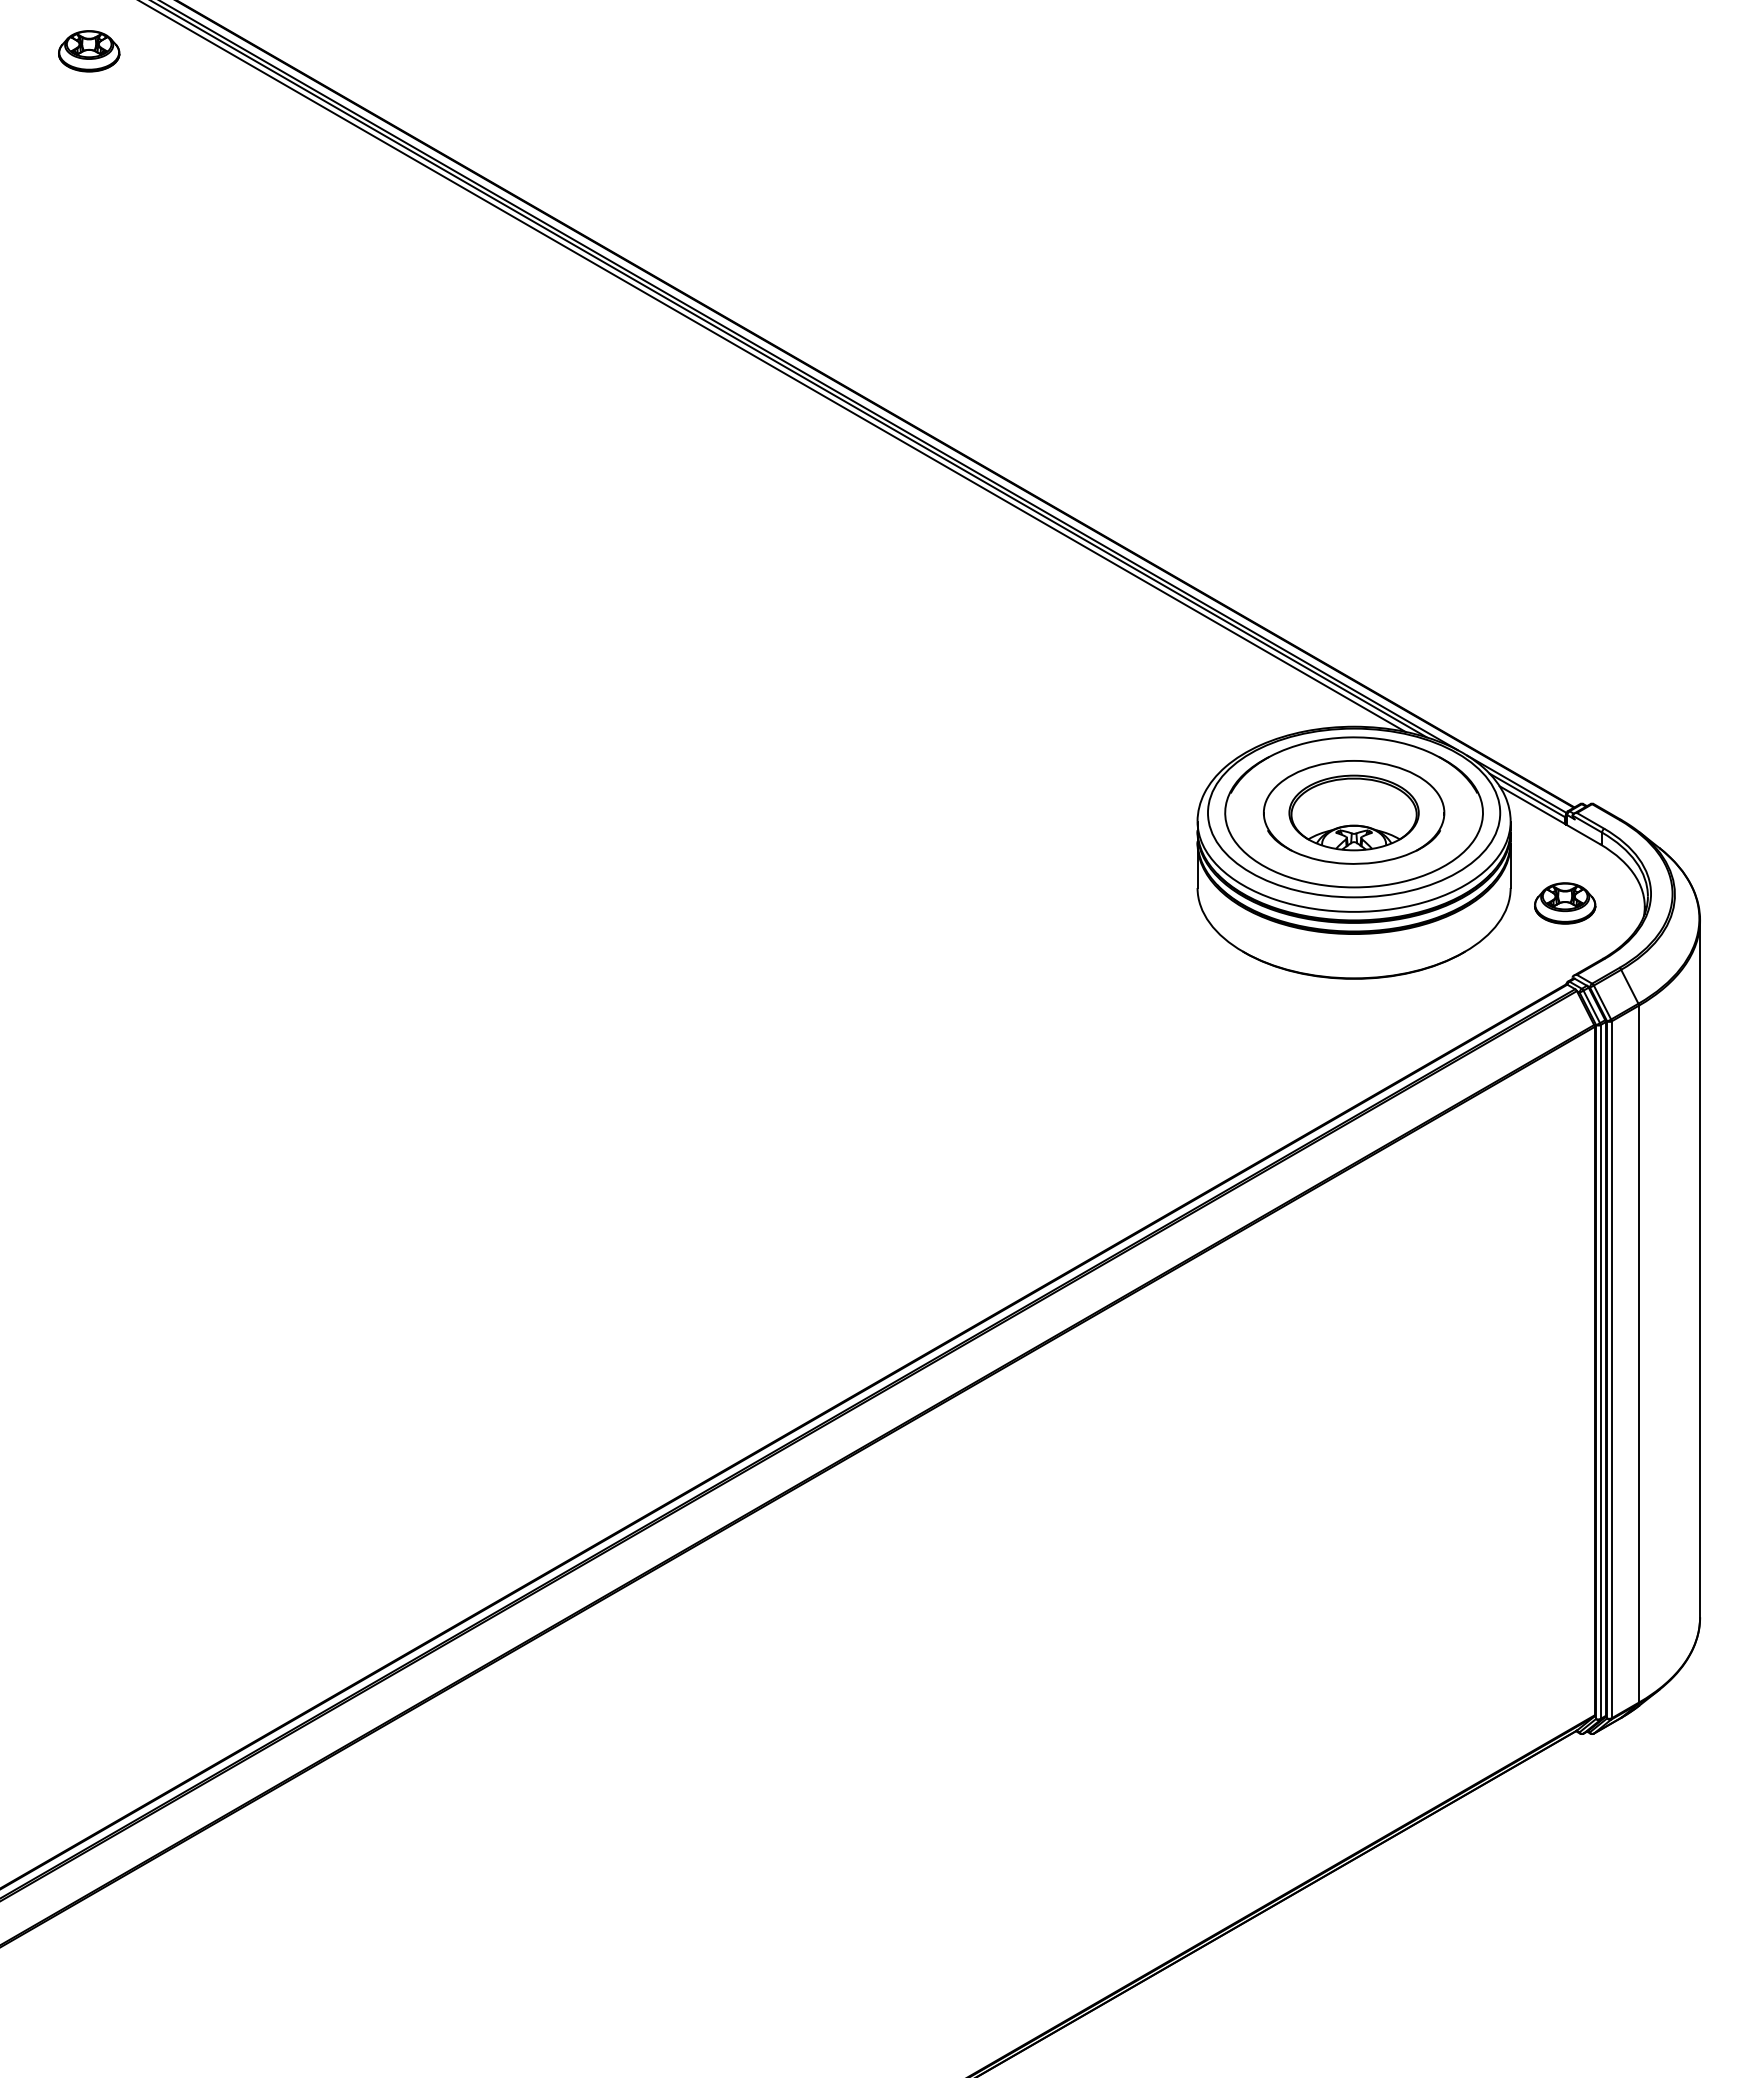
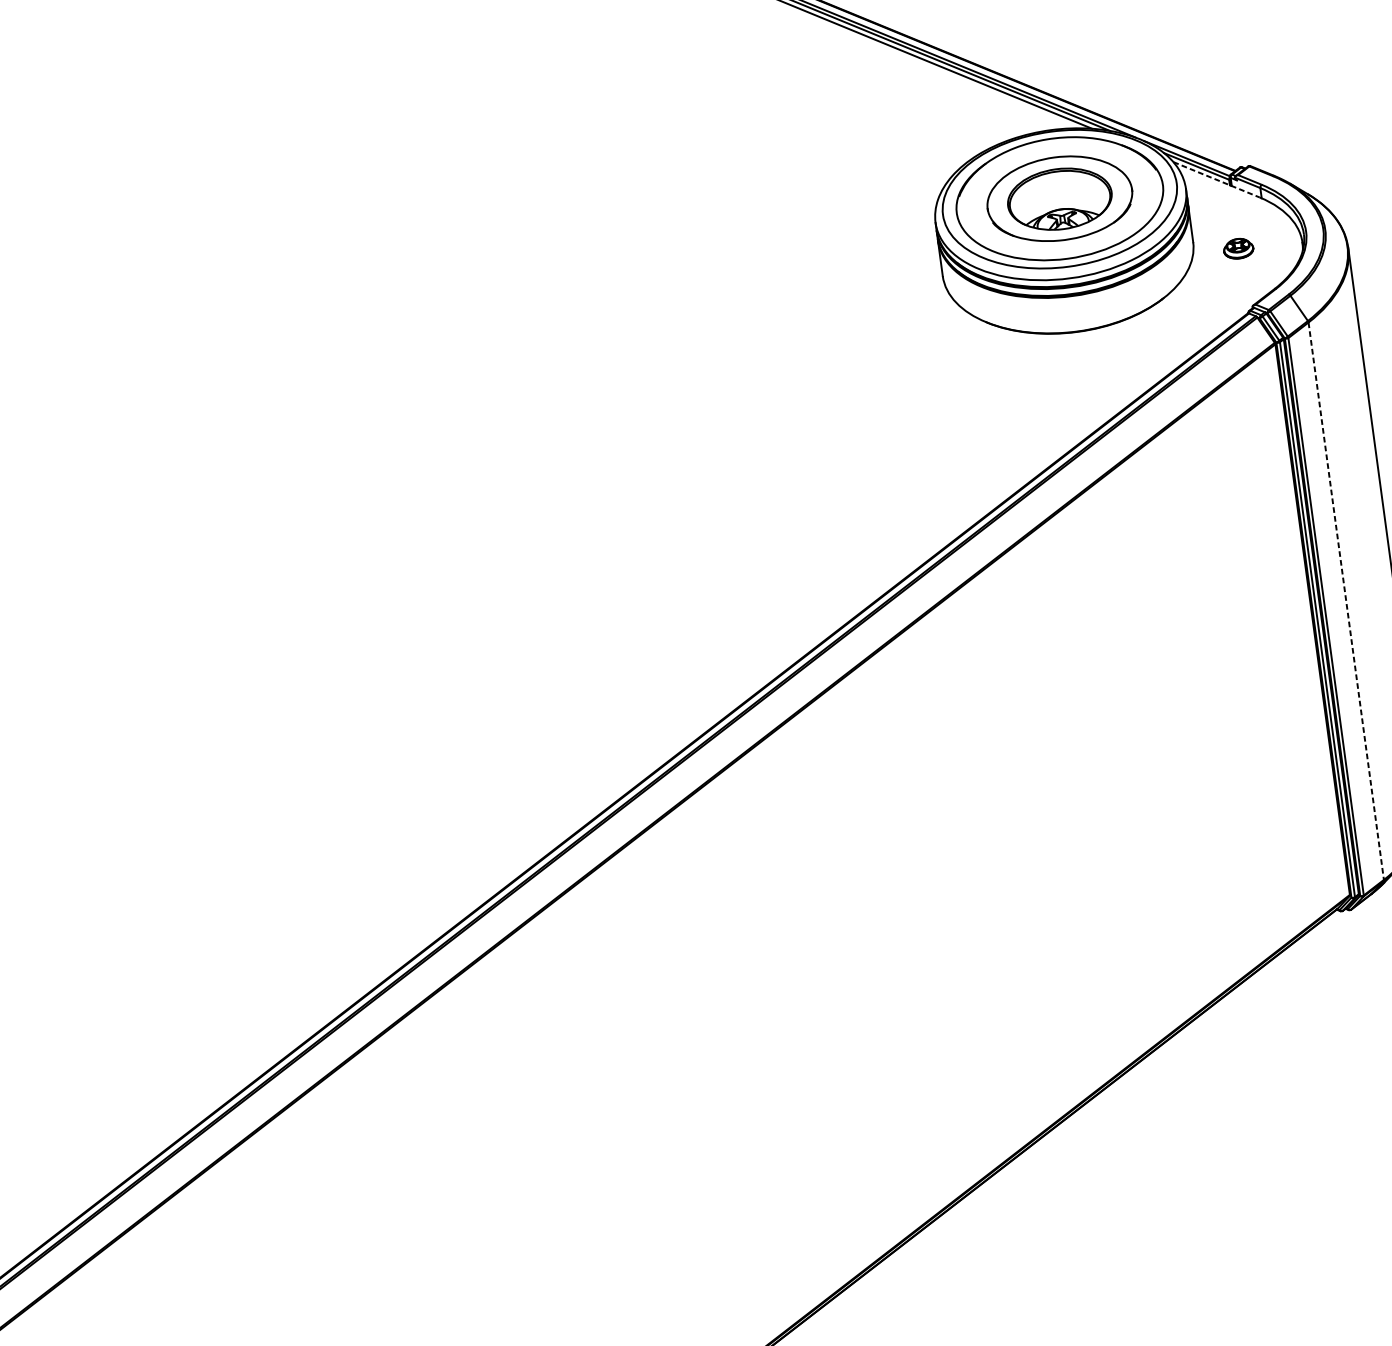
line: (1549, 815) -> (1216, 180), solid -> dashed
part: (1565, 903) -> (1238, 248), size x0.6
line: (1638, 1354) -> (1345, 601), solid -> dashed

